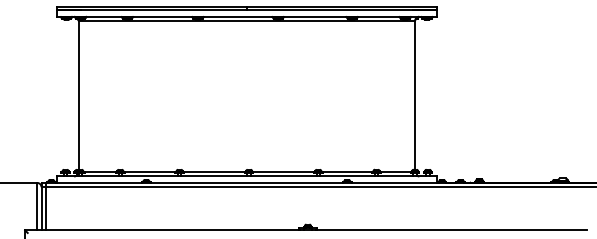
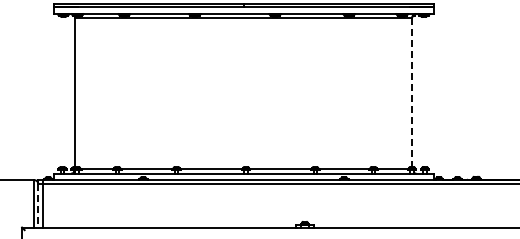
line: (415, 95) -> (412, 92), solid -> dashed
line: (41, 208) -> (38, 205), solid -> dashed

